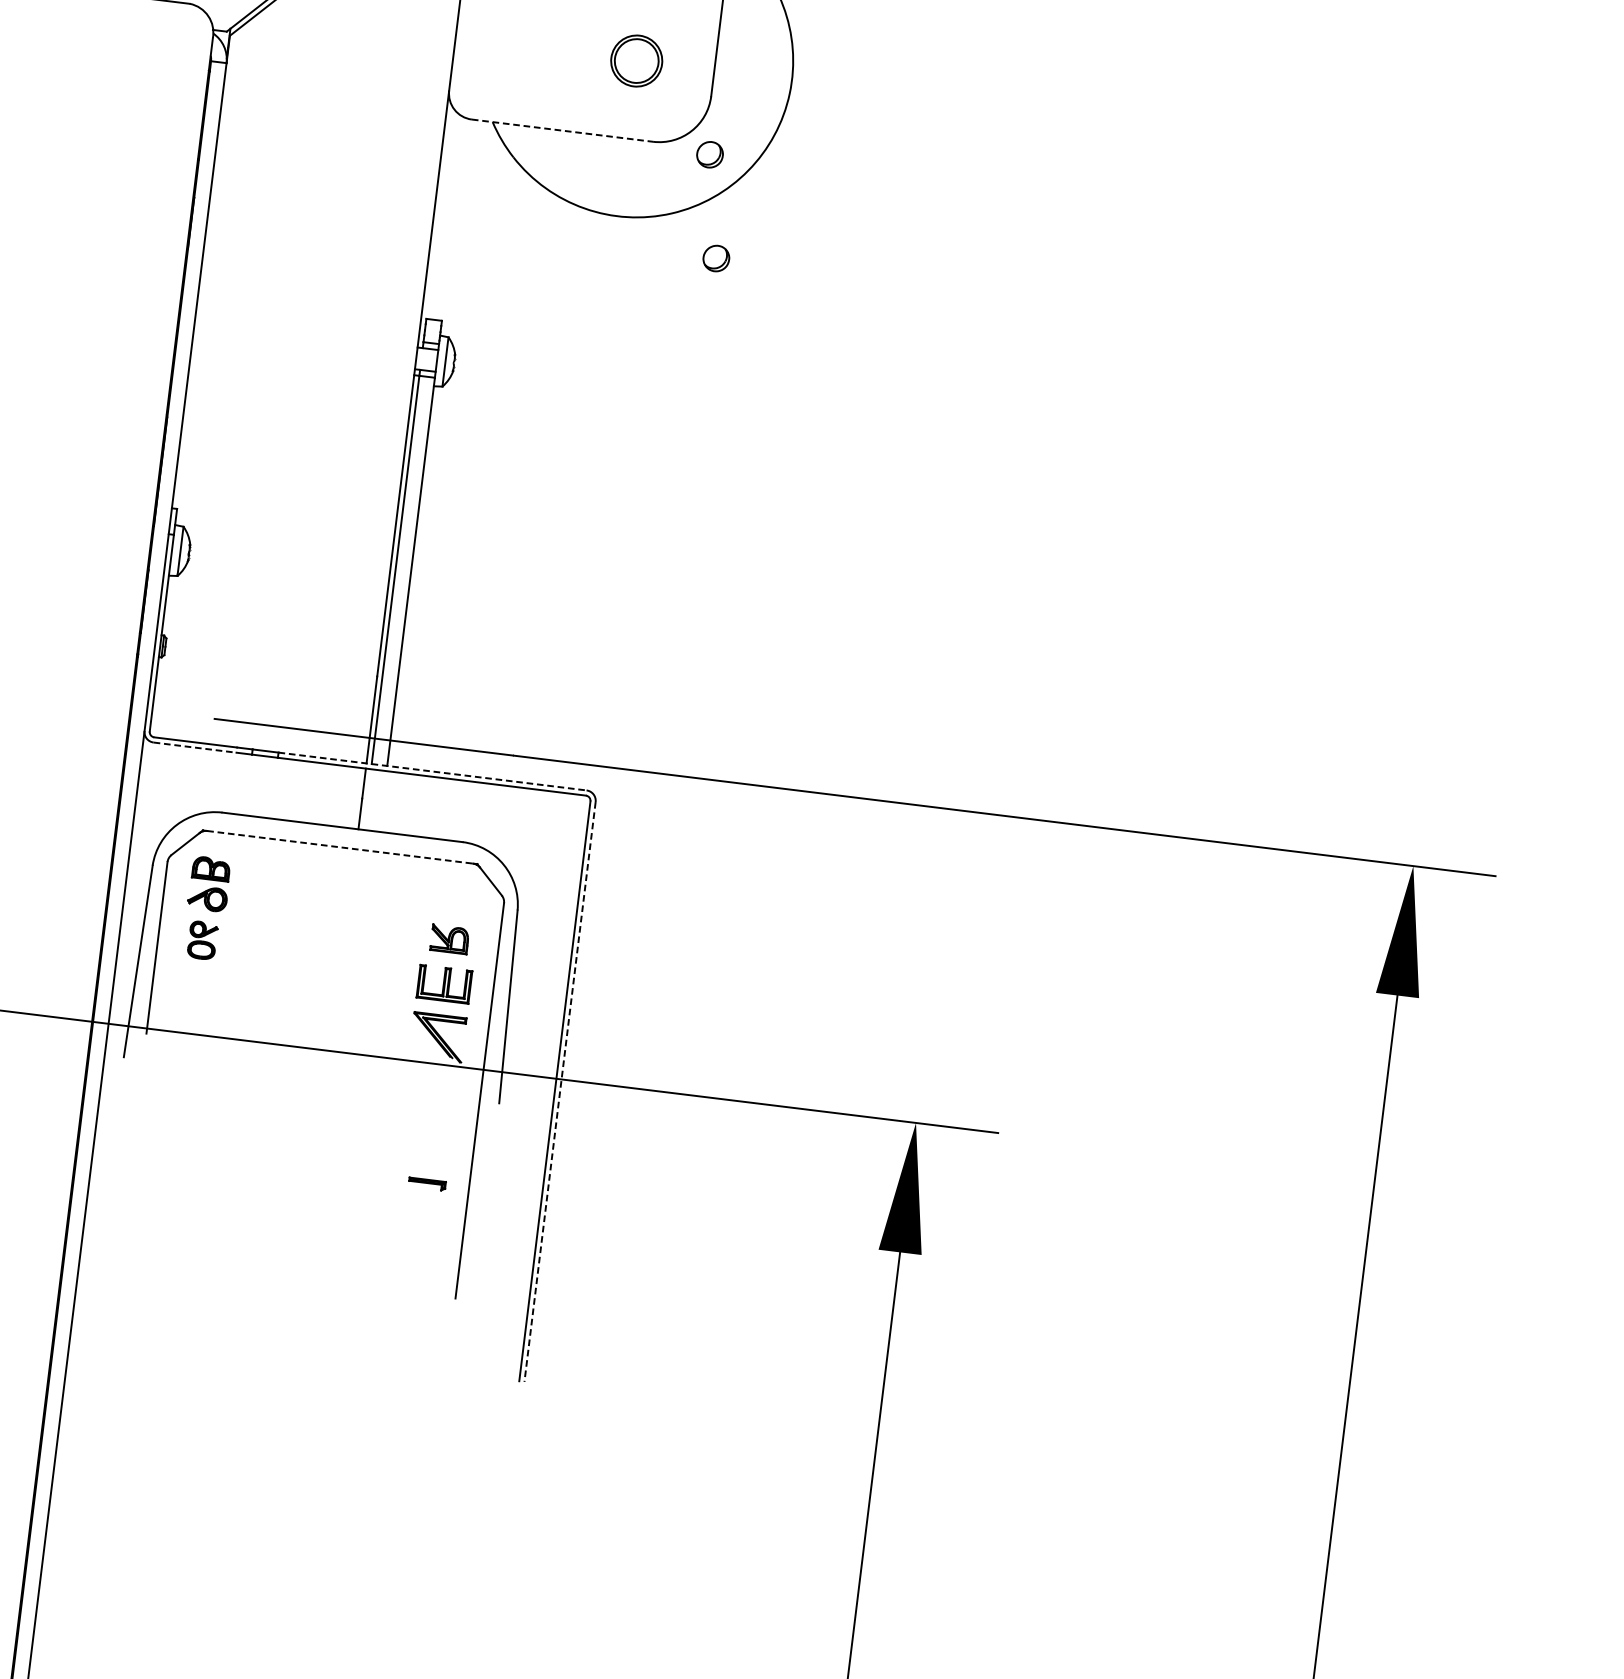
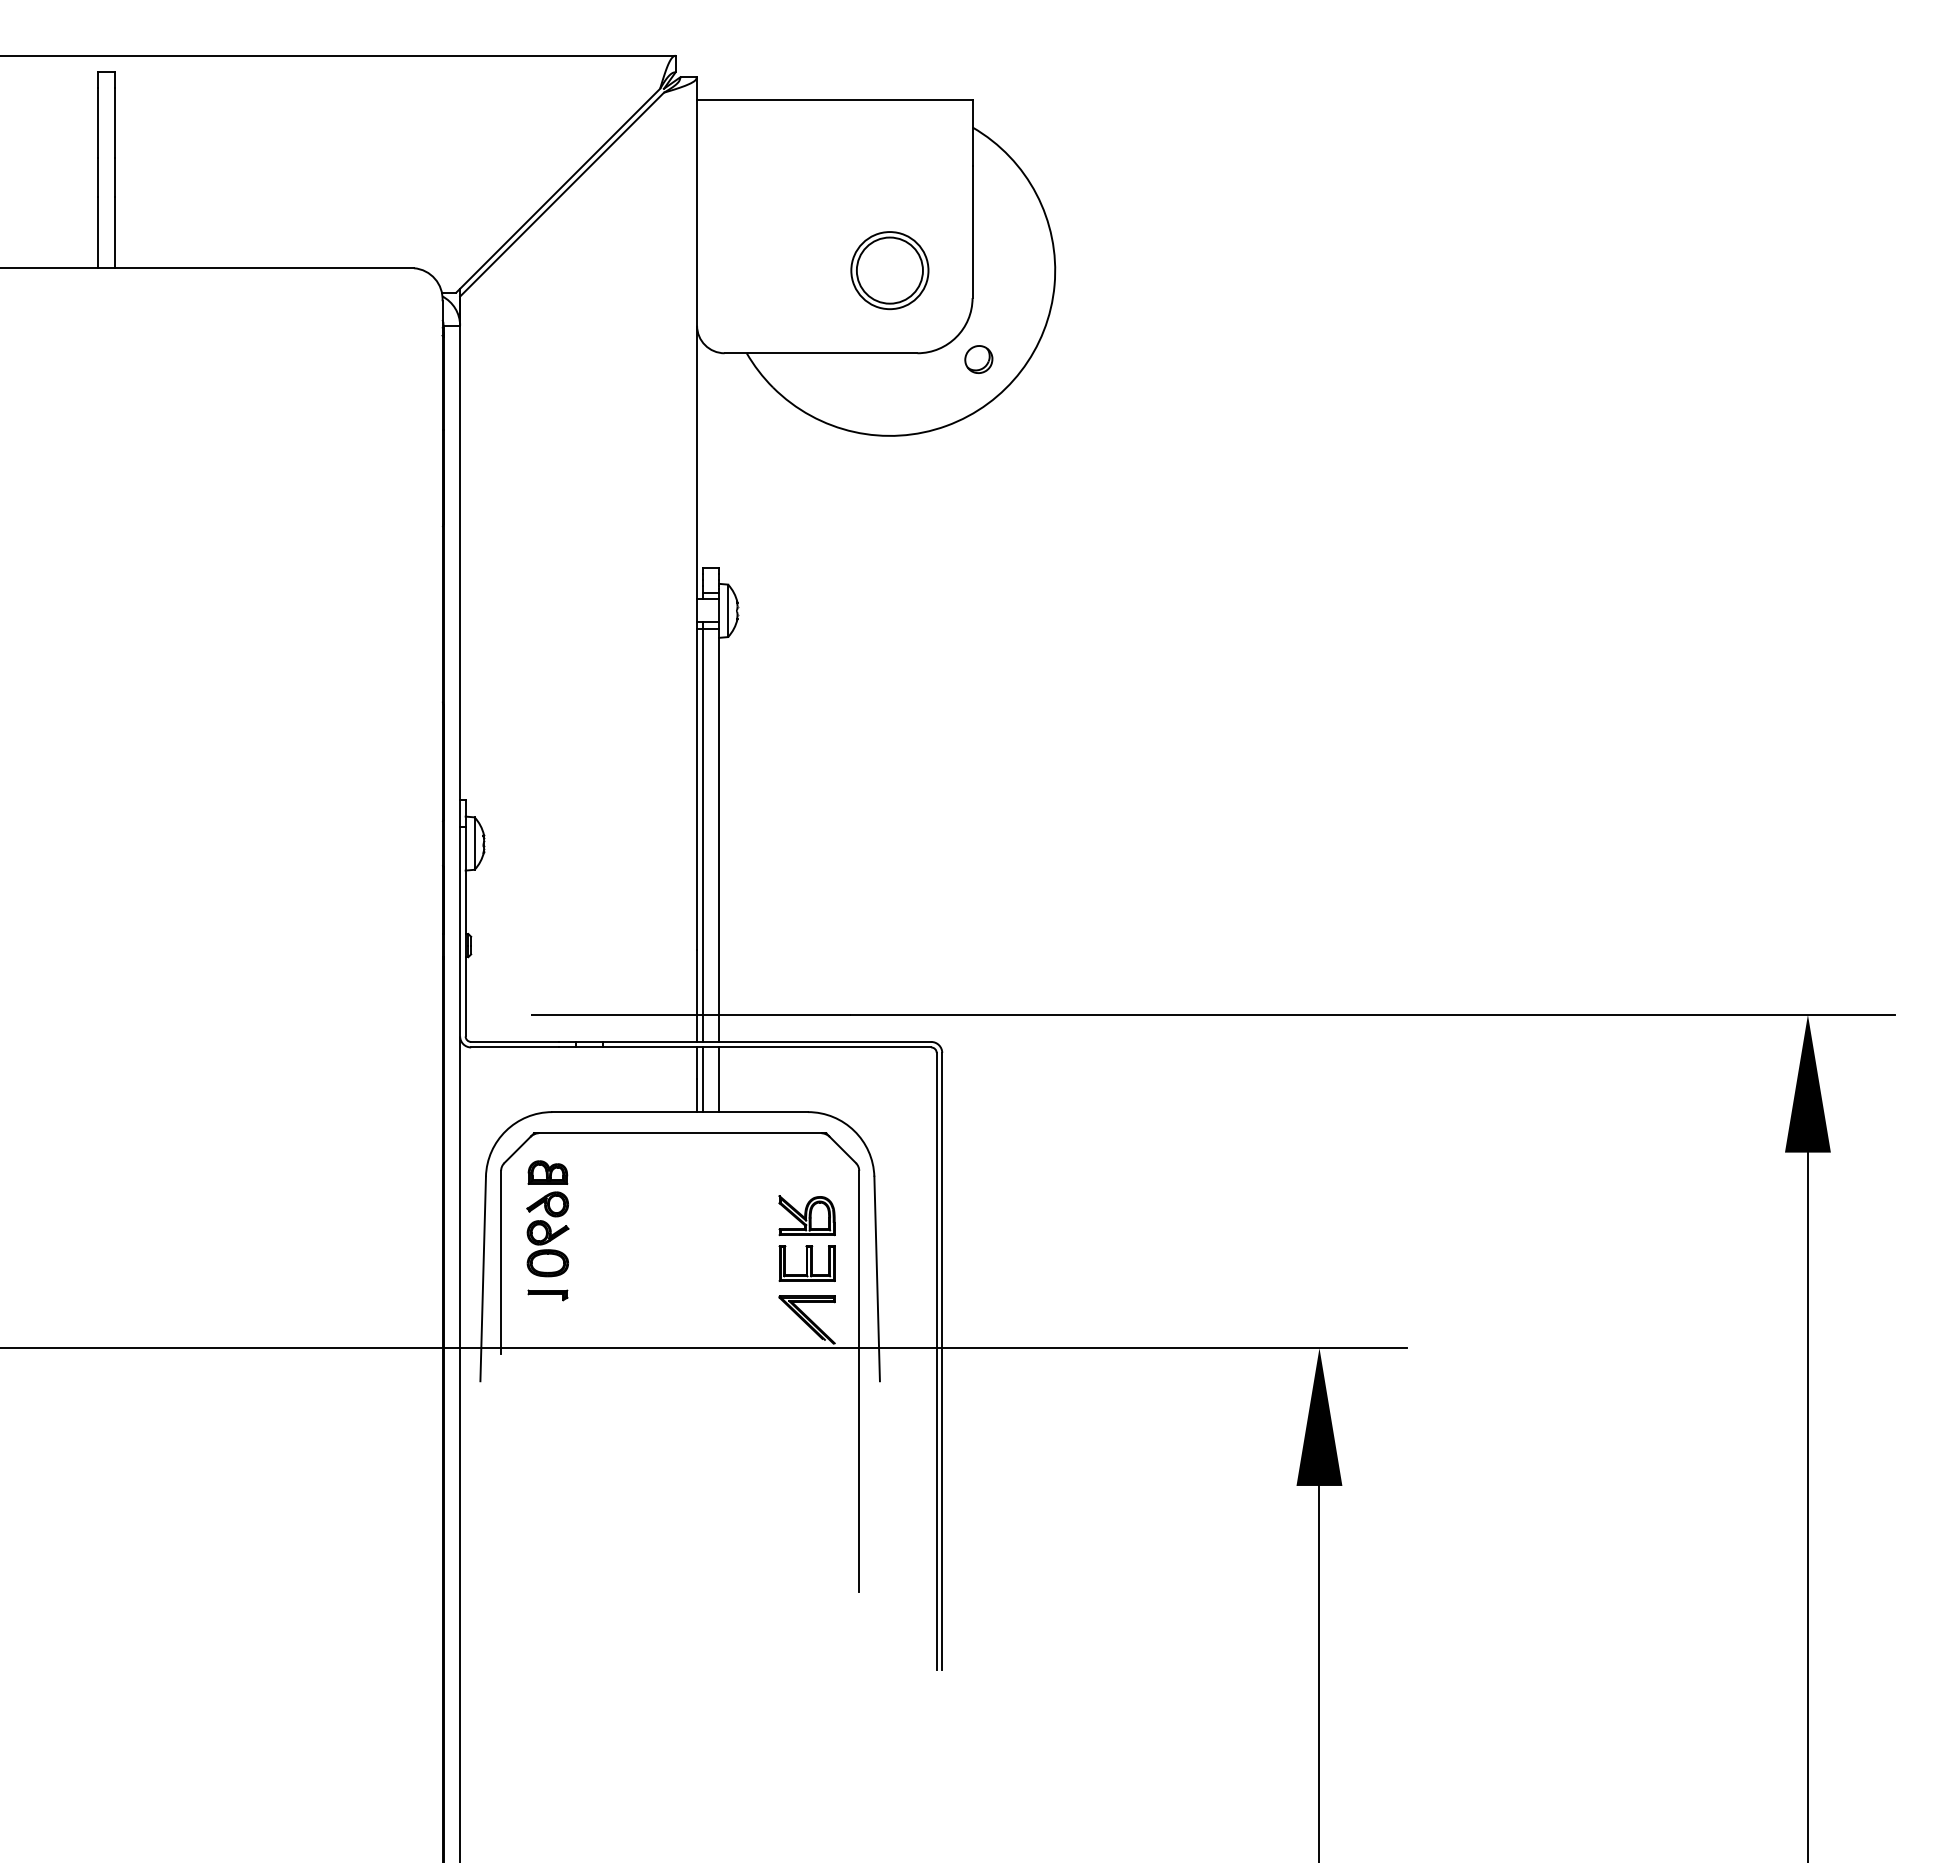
part: (636, 60) -> (889, 270), size x1.43
line: (562, 130) -> (821, 353), dashed -> solid
part: (716, 258) -> (998, 467), removed
line: (195, 747) -> (515, 1047), dashed -> solid
line: (432, 771) -> (767, 1041), dashed -> solid
line: (367, 799) -> (702, 1079), added
line: (383, 801) -> (719, 1079), added
line: (340, 847) -> (680, 1133), dashed -> solid
part: (449, 939) -> (806, 1215), size x1.43
part: (202, 940) -> (547, 1248), size x1.43
line: (560, 1091) -> (942, 1361), dashed -> solid
part: (426, 1184) -> (547, 1295), moved

